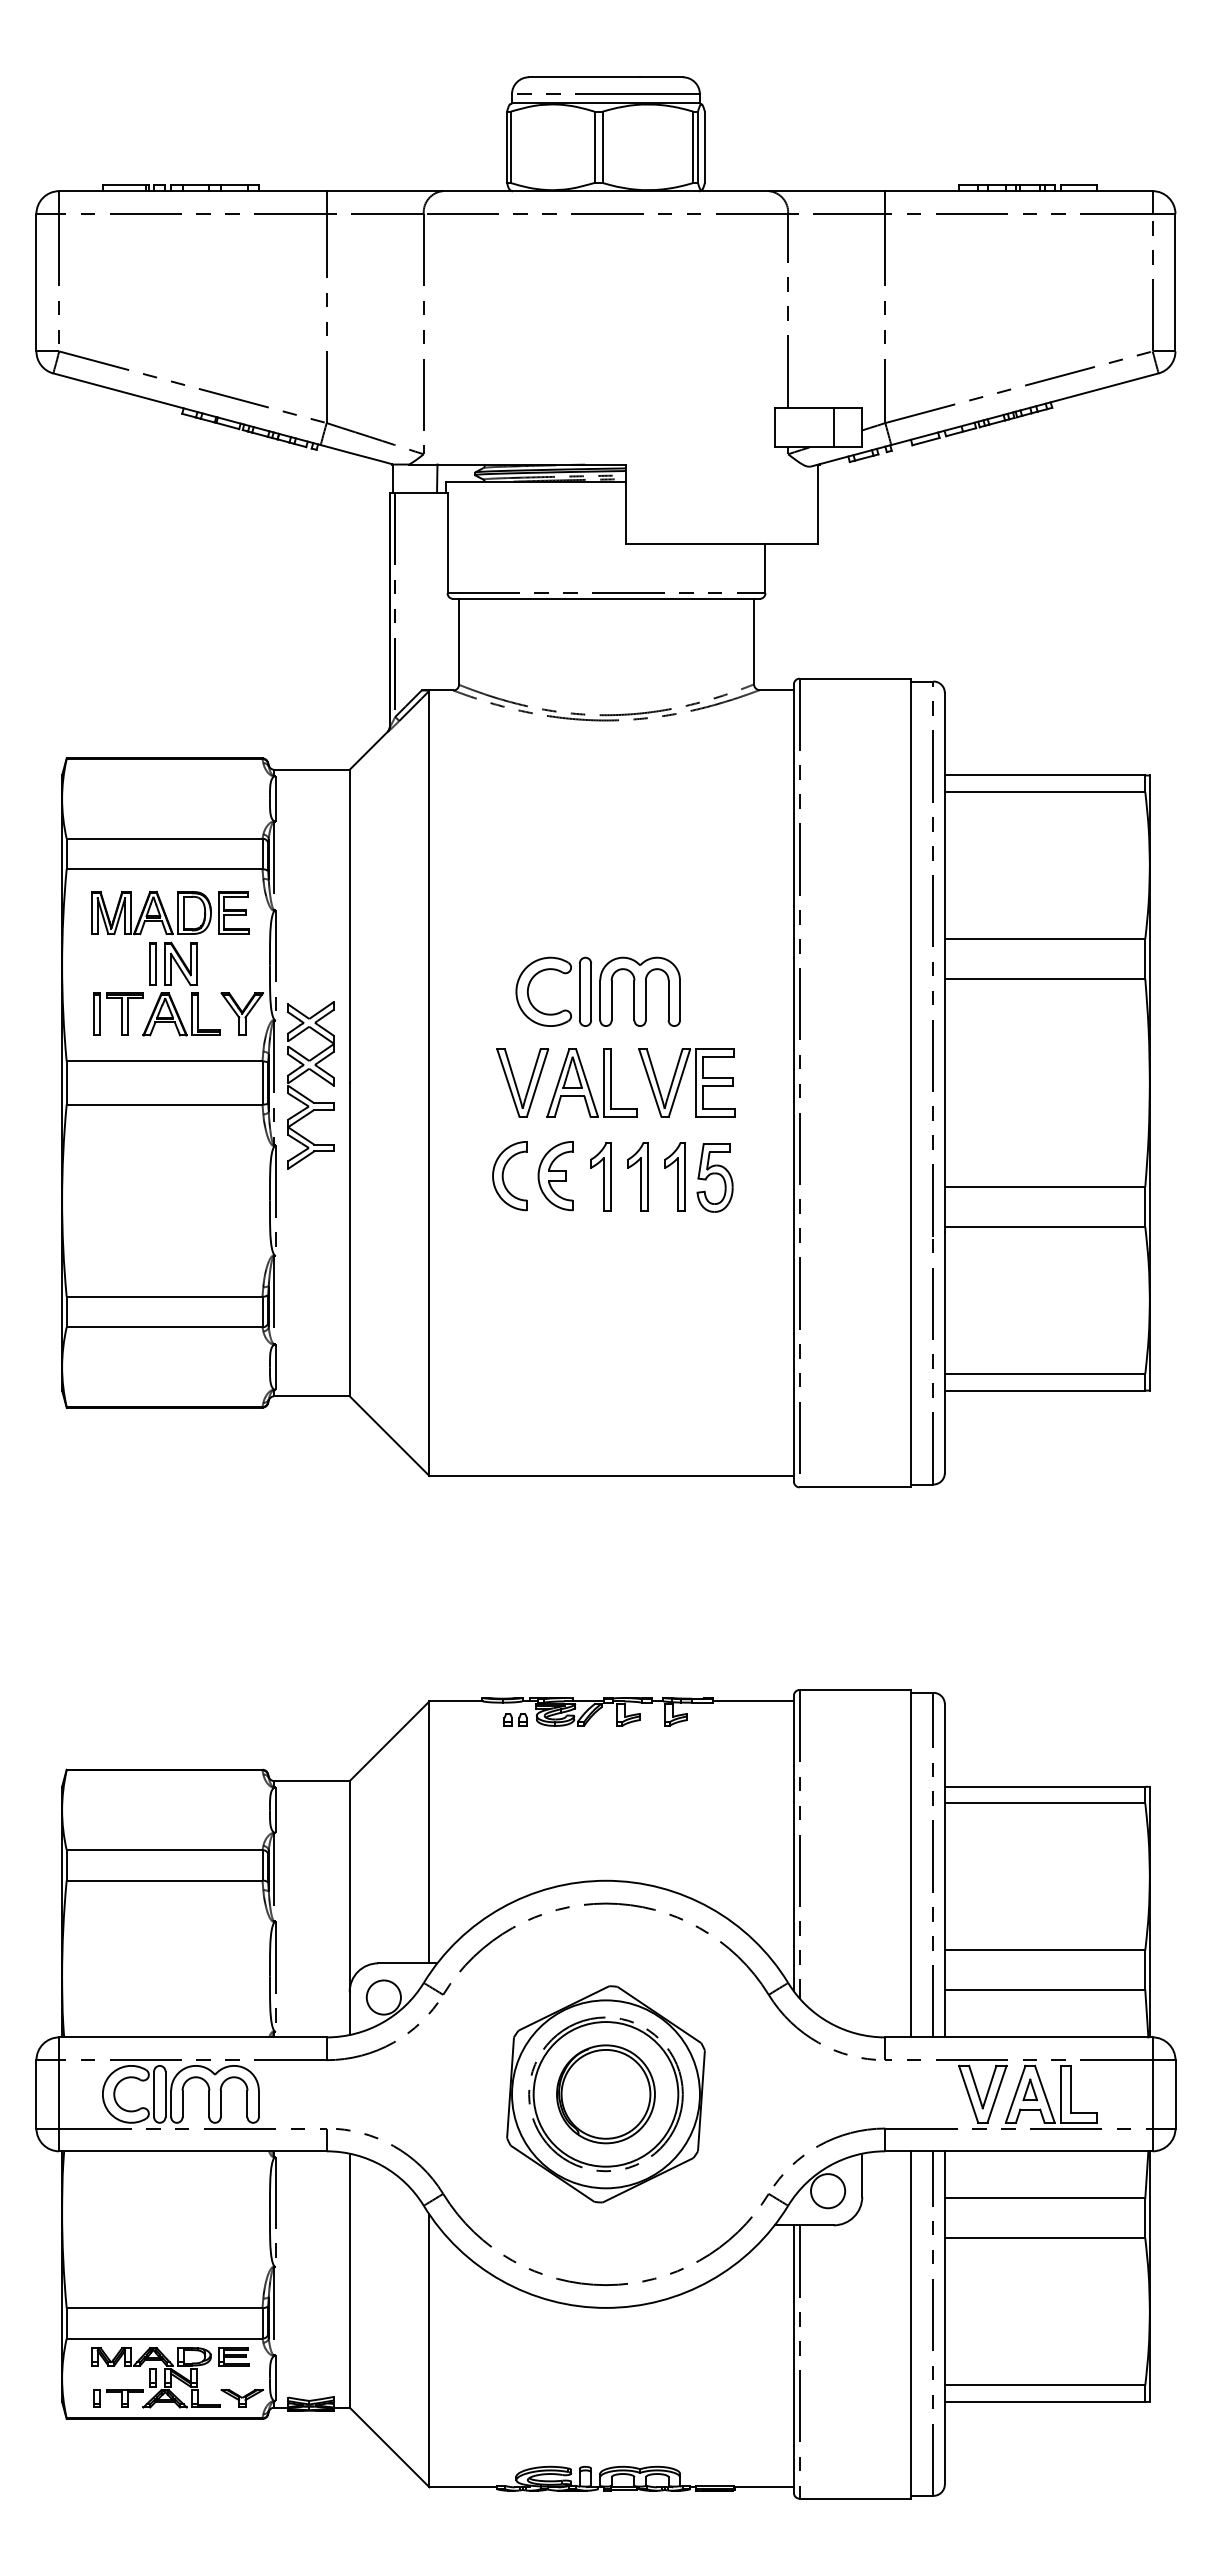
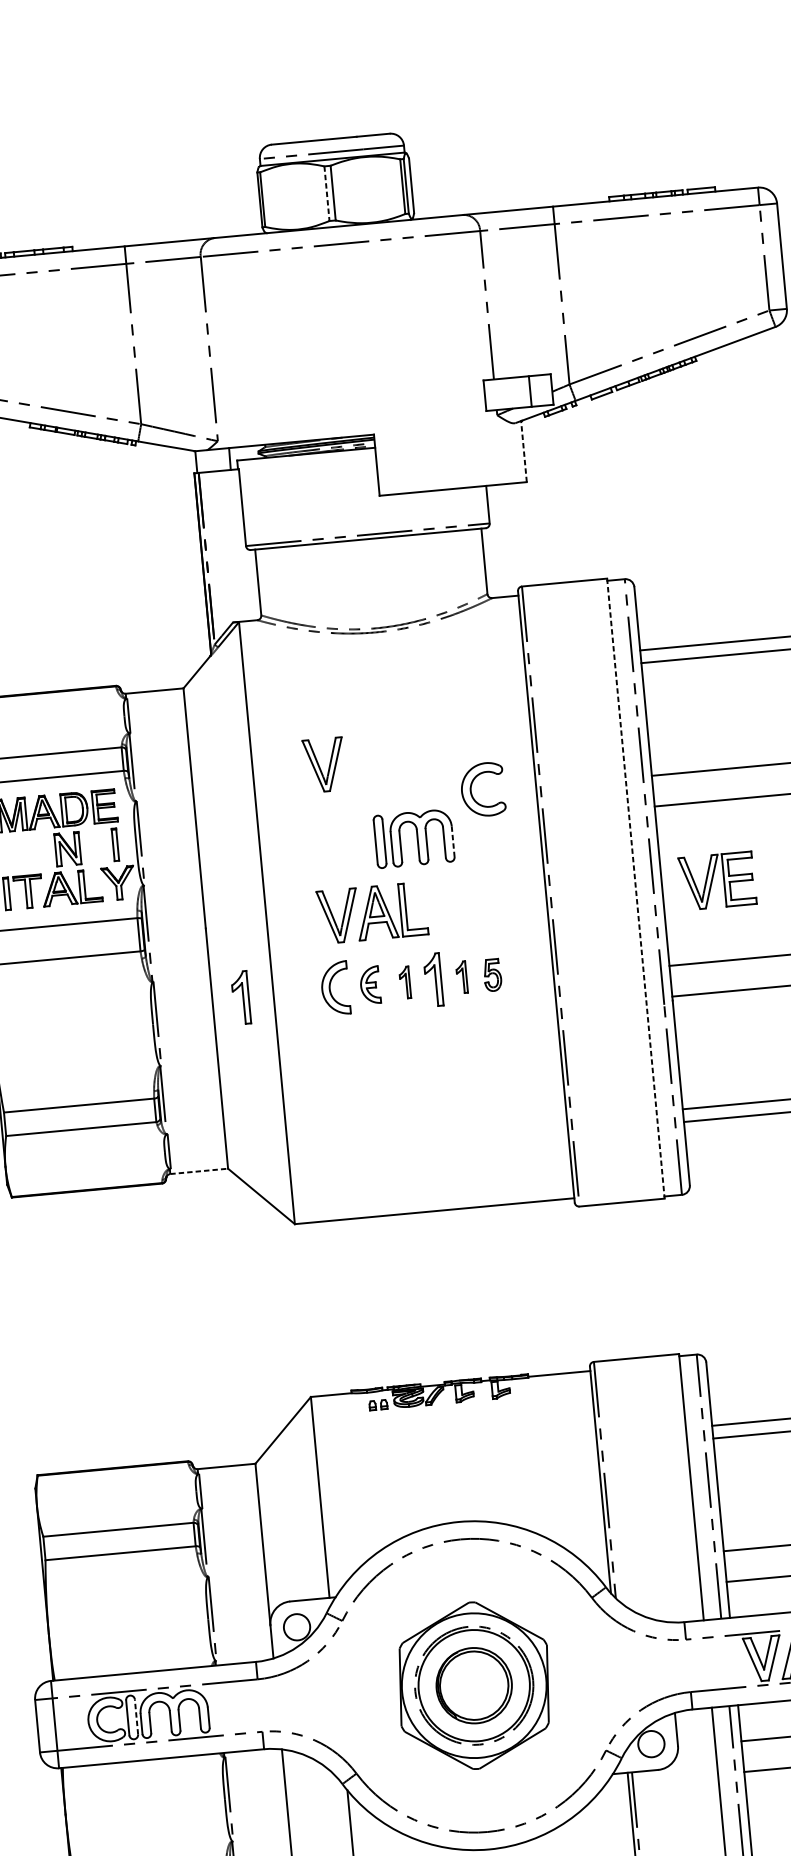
line: (594, 147) -> (326, 193), solid -> dashed
line: (818, 504) -> (524, 451), solid -> dashed
part: (516, 886) -> (319, 766), added
part: (152, 963) -> (115, 844), moved
part: (529, 987) -> (471, 787), moved
line: (680, 1000) -> (453, 841), solid -> dashed
part: (686, 1082) -> (717, 880), moved
line: (910, 1083) -> (635, 889), solid -> dashed
part: (303, 1094) -> (171, 940), removed
part: (386, 1176) -> (240, 997), added
part: (555, 1176) -> (370, 985), size x0.7
part: (600, 1176) -> (404, 982), size x0.6
part: (674, 1176) -> (461, 977), size x0.6
part: (714, 1177) -> (492, 975), size x0.6
line: (312, 1396) -> (199, 1171), solid -> dashed
line: (165, 2094) -> (136, 1717), solid -> dashed

